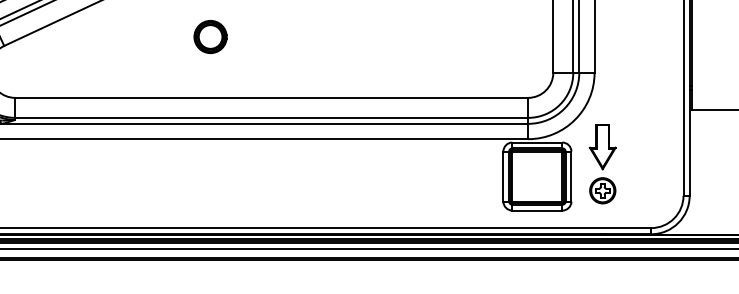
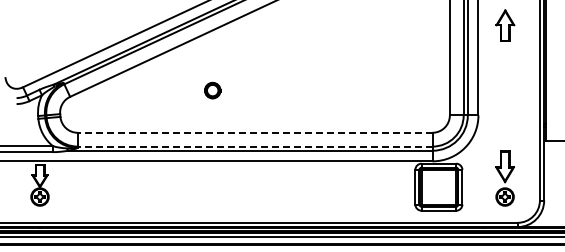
part: (210, 36) -> (212, 90), size x0.7
line: (270, 97) -> (254, 132), solid -> dashed
line: (270, 117) -> (254, 146), solid -> dashed
part: (601, 163) -> (504, 178), moved

